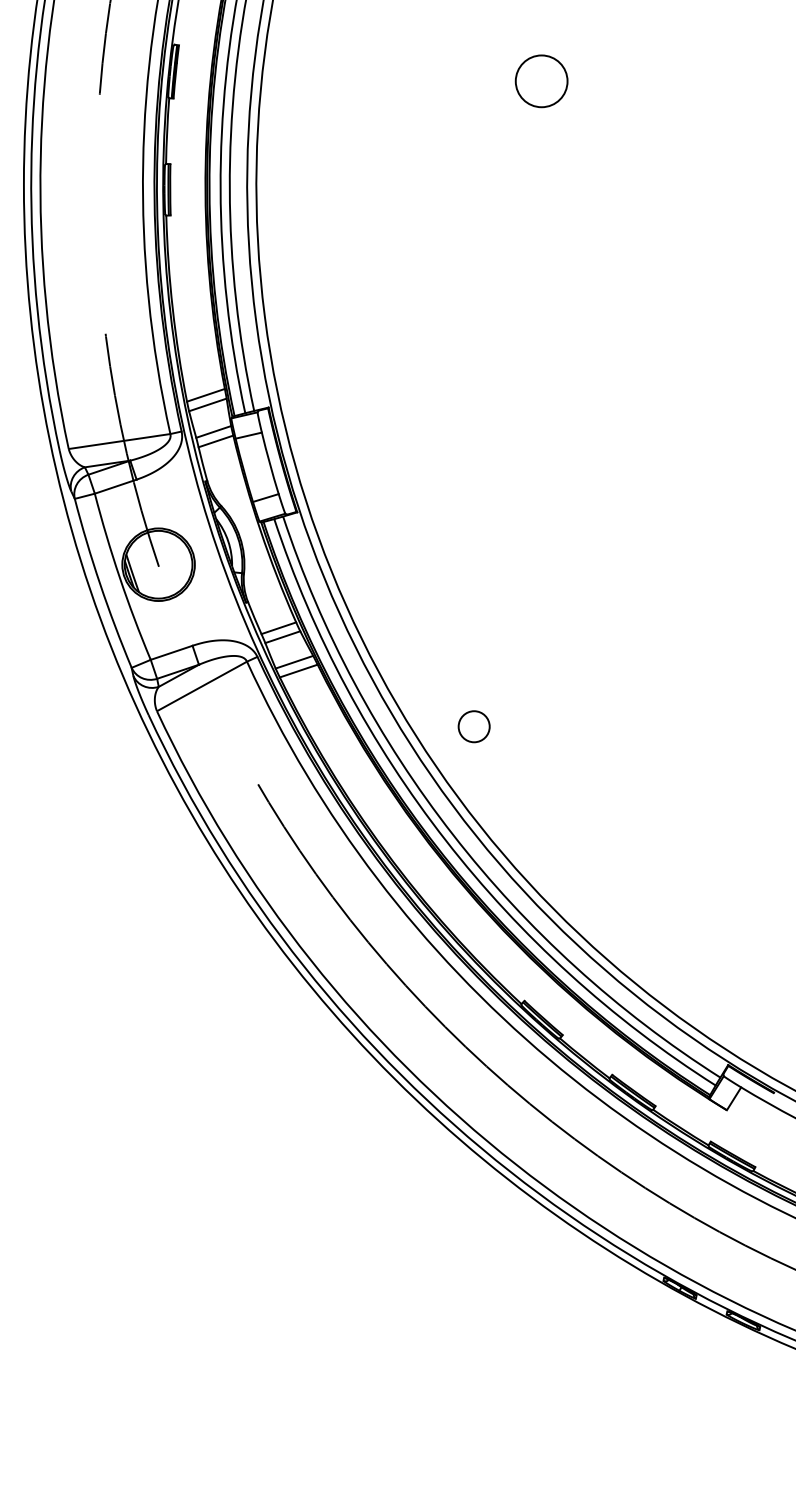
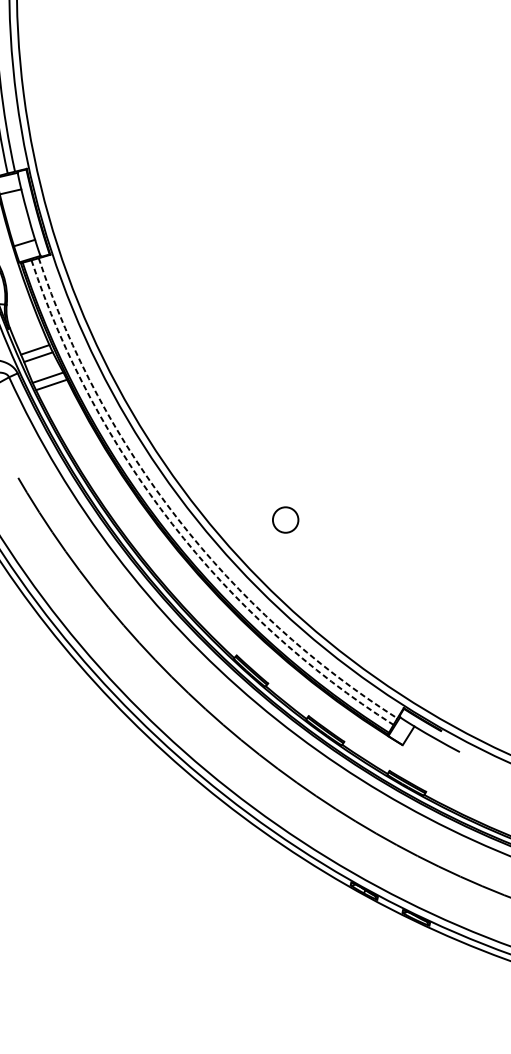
circle: (473, 726) -> (285, 519), moved
arc: (453, 834) -> (178, 519), solid -> dashed
arc: (445, 840) -> (171, 523), solid -> dashed

